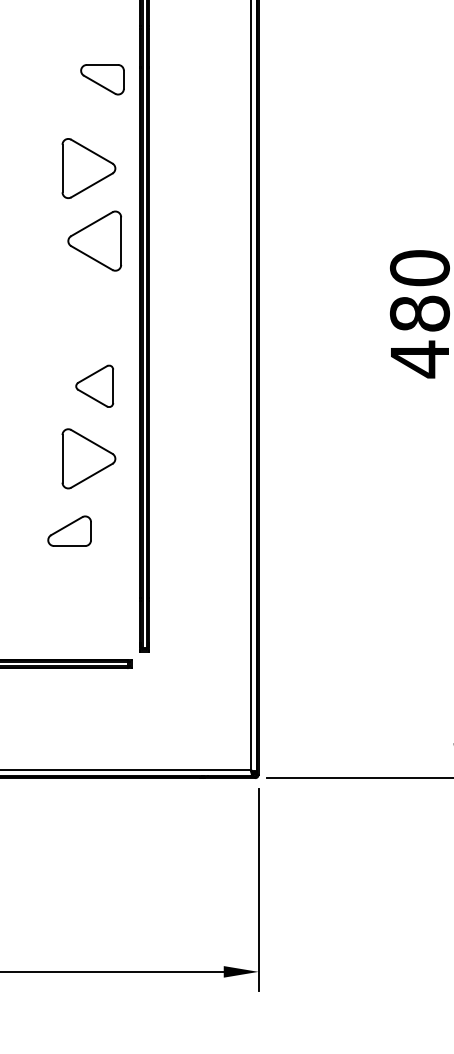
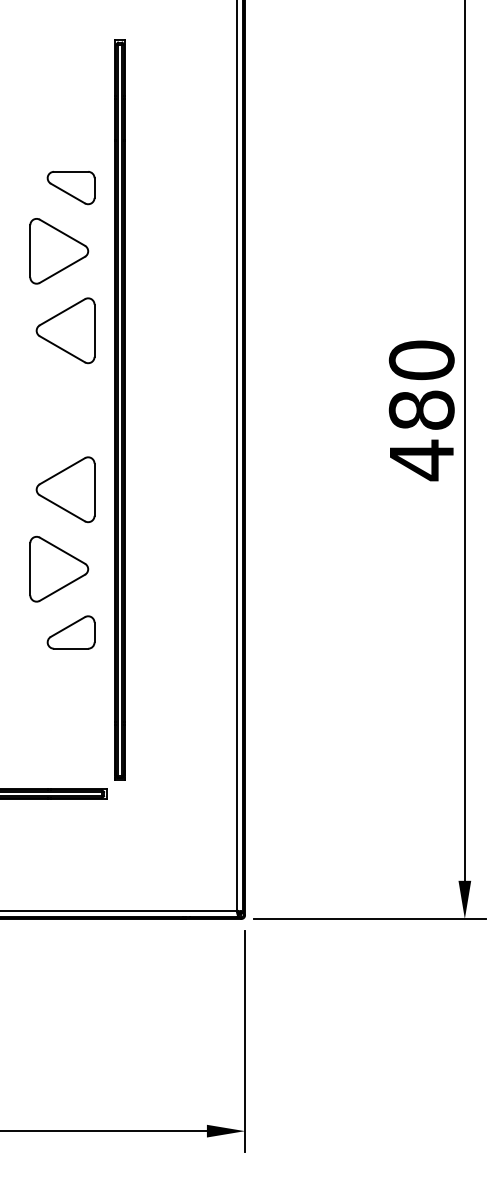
part: (101, 80) -> (70, 188), moved
part: (94, 386) -> (65, 489), size x1.43
part: (69, 531) -> (70, 632), moved

